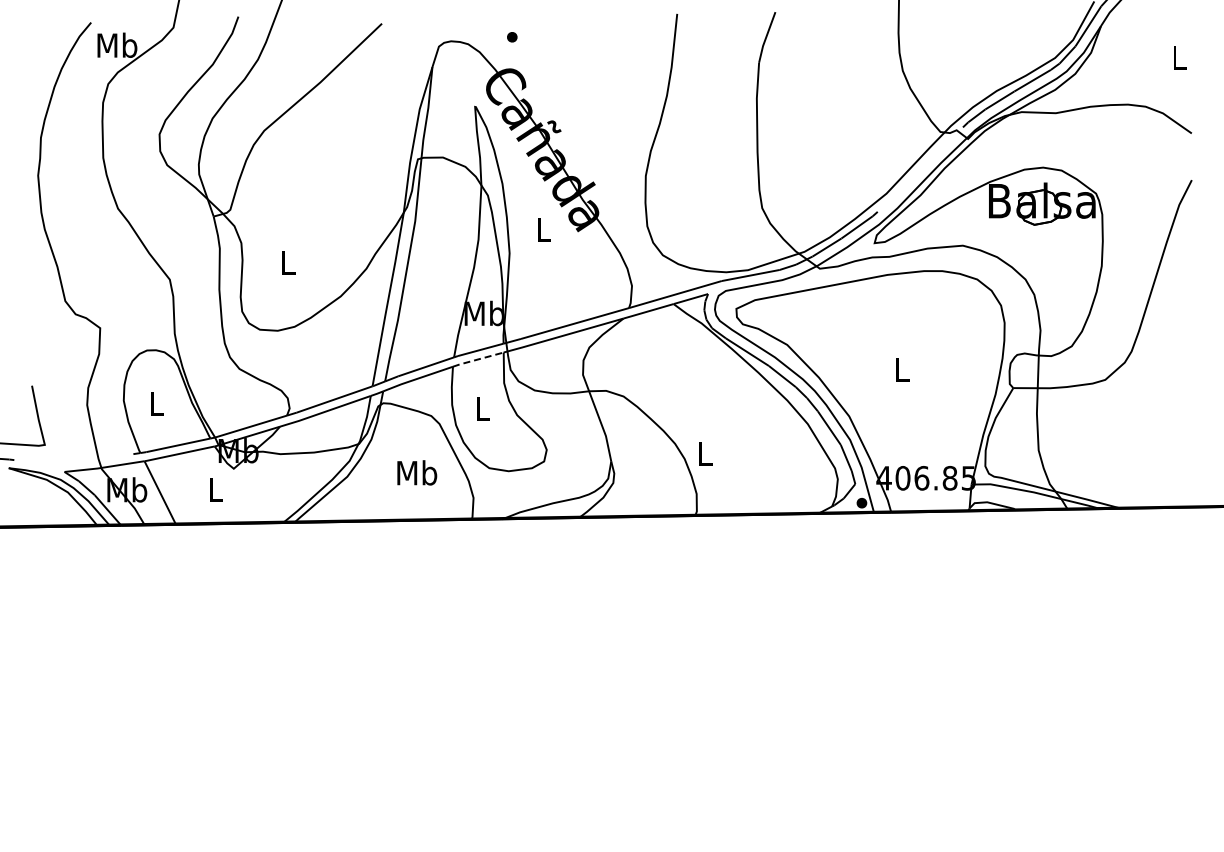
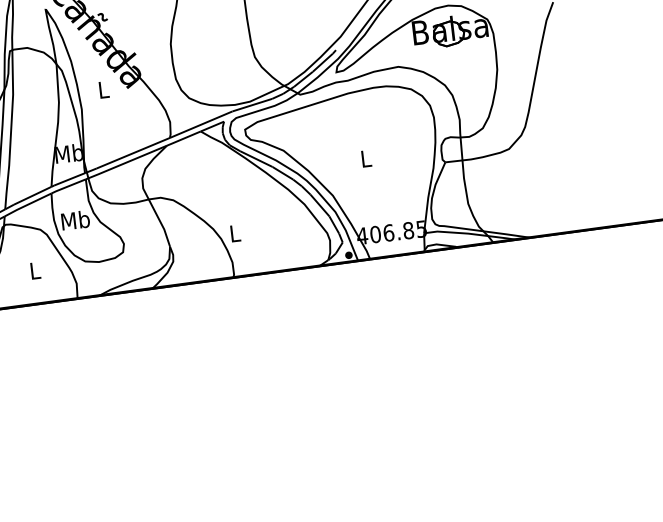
line: (477, 359) -> (68, 186), dashed -> solid
text: (482, 408) -> (75, 220), L -> Mb
text: (417, 472) -> (35, 270), Mb -> L

